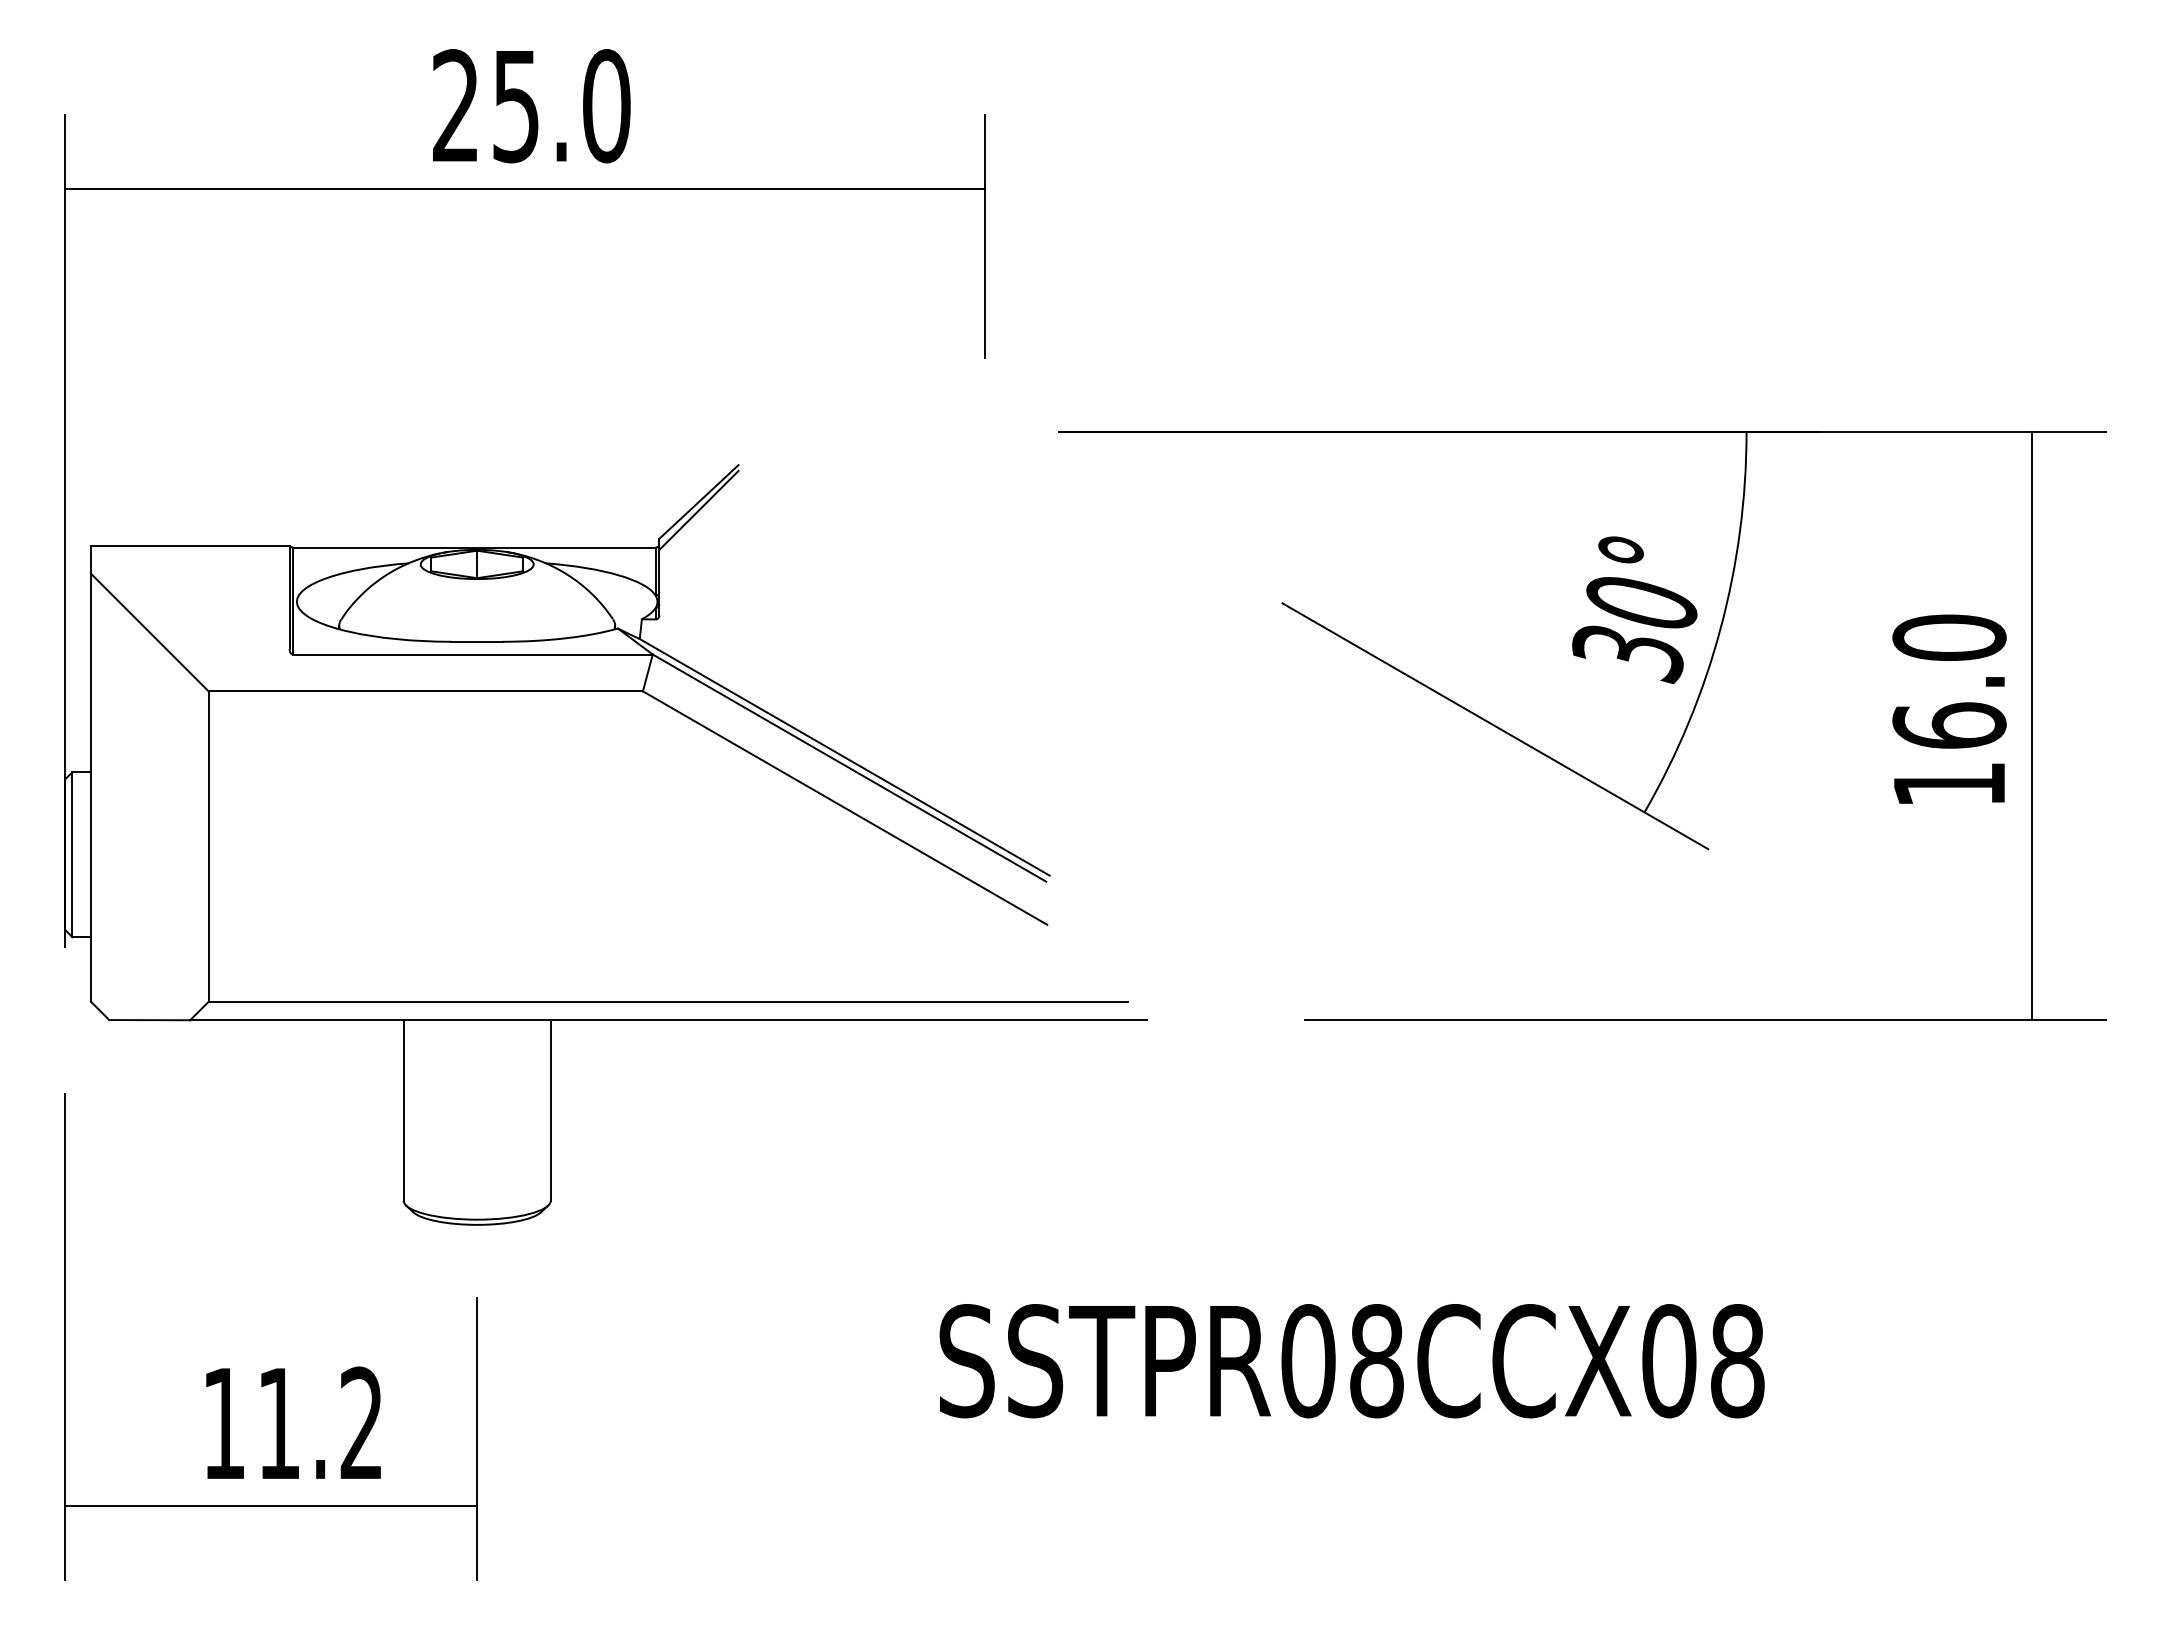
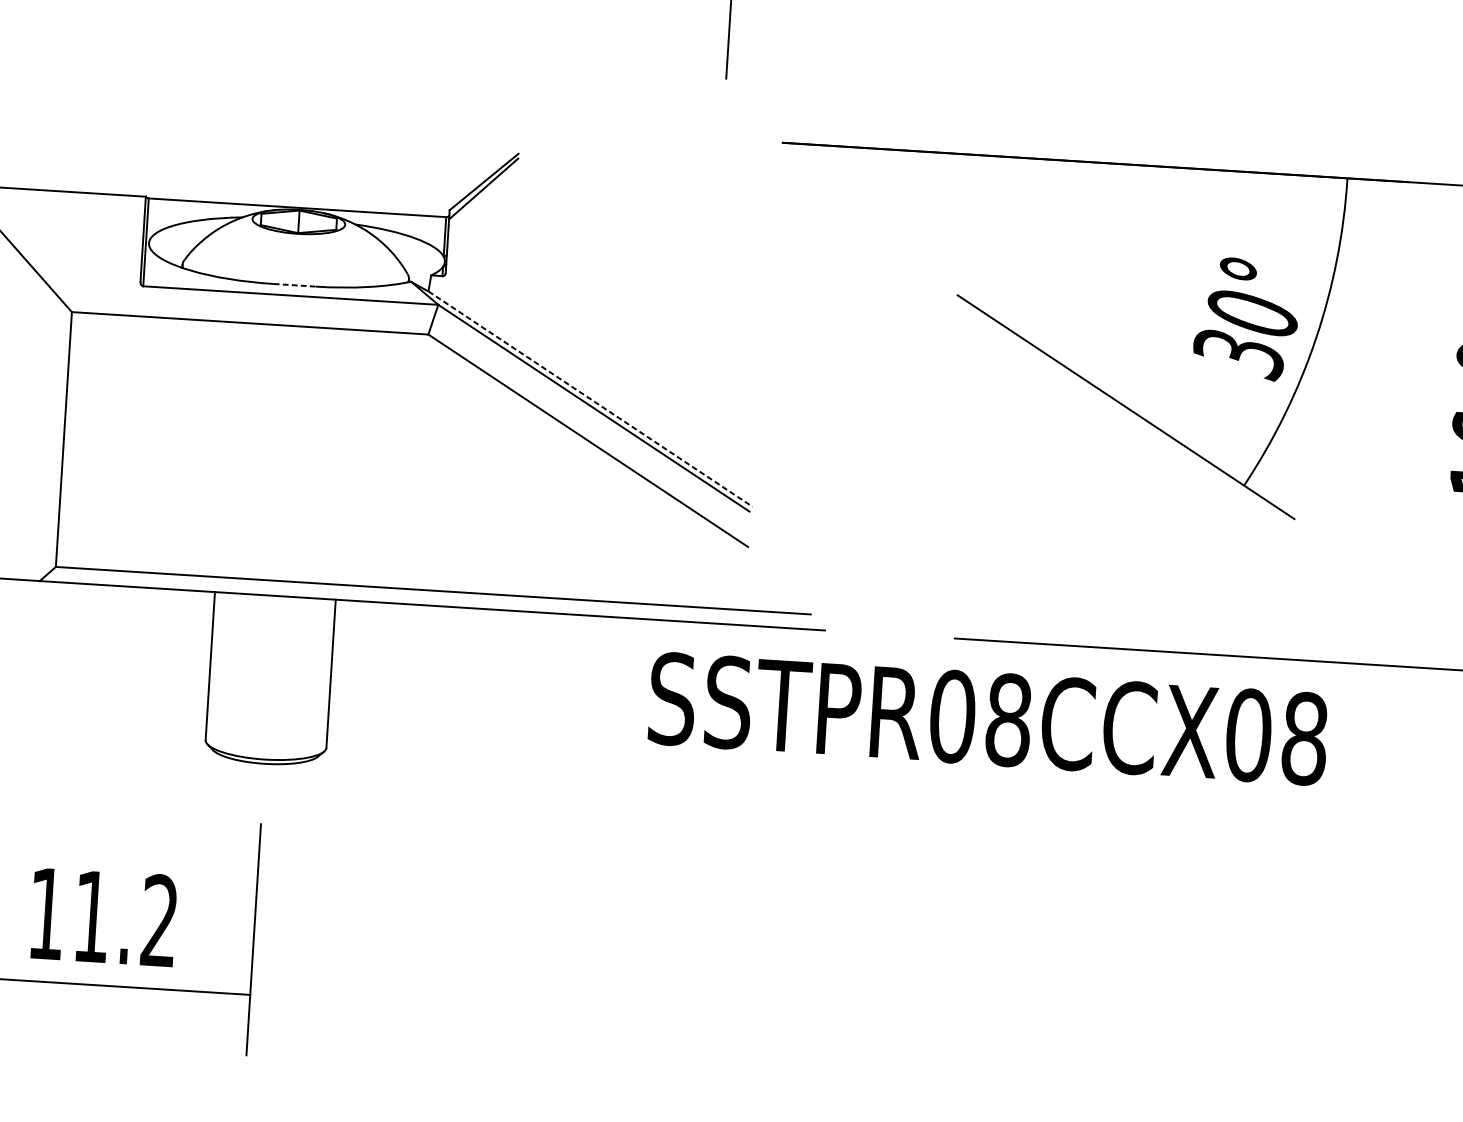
line: (477, 641) -> (295, 285), solid -> dashed
line: (844, 757) -> (590, 399), solid -> dashed
text: (1351, 1361) -> (987, 719), moved

